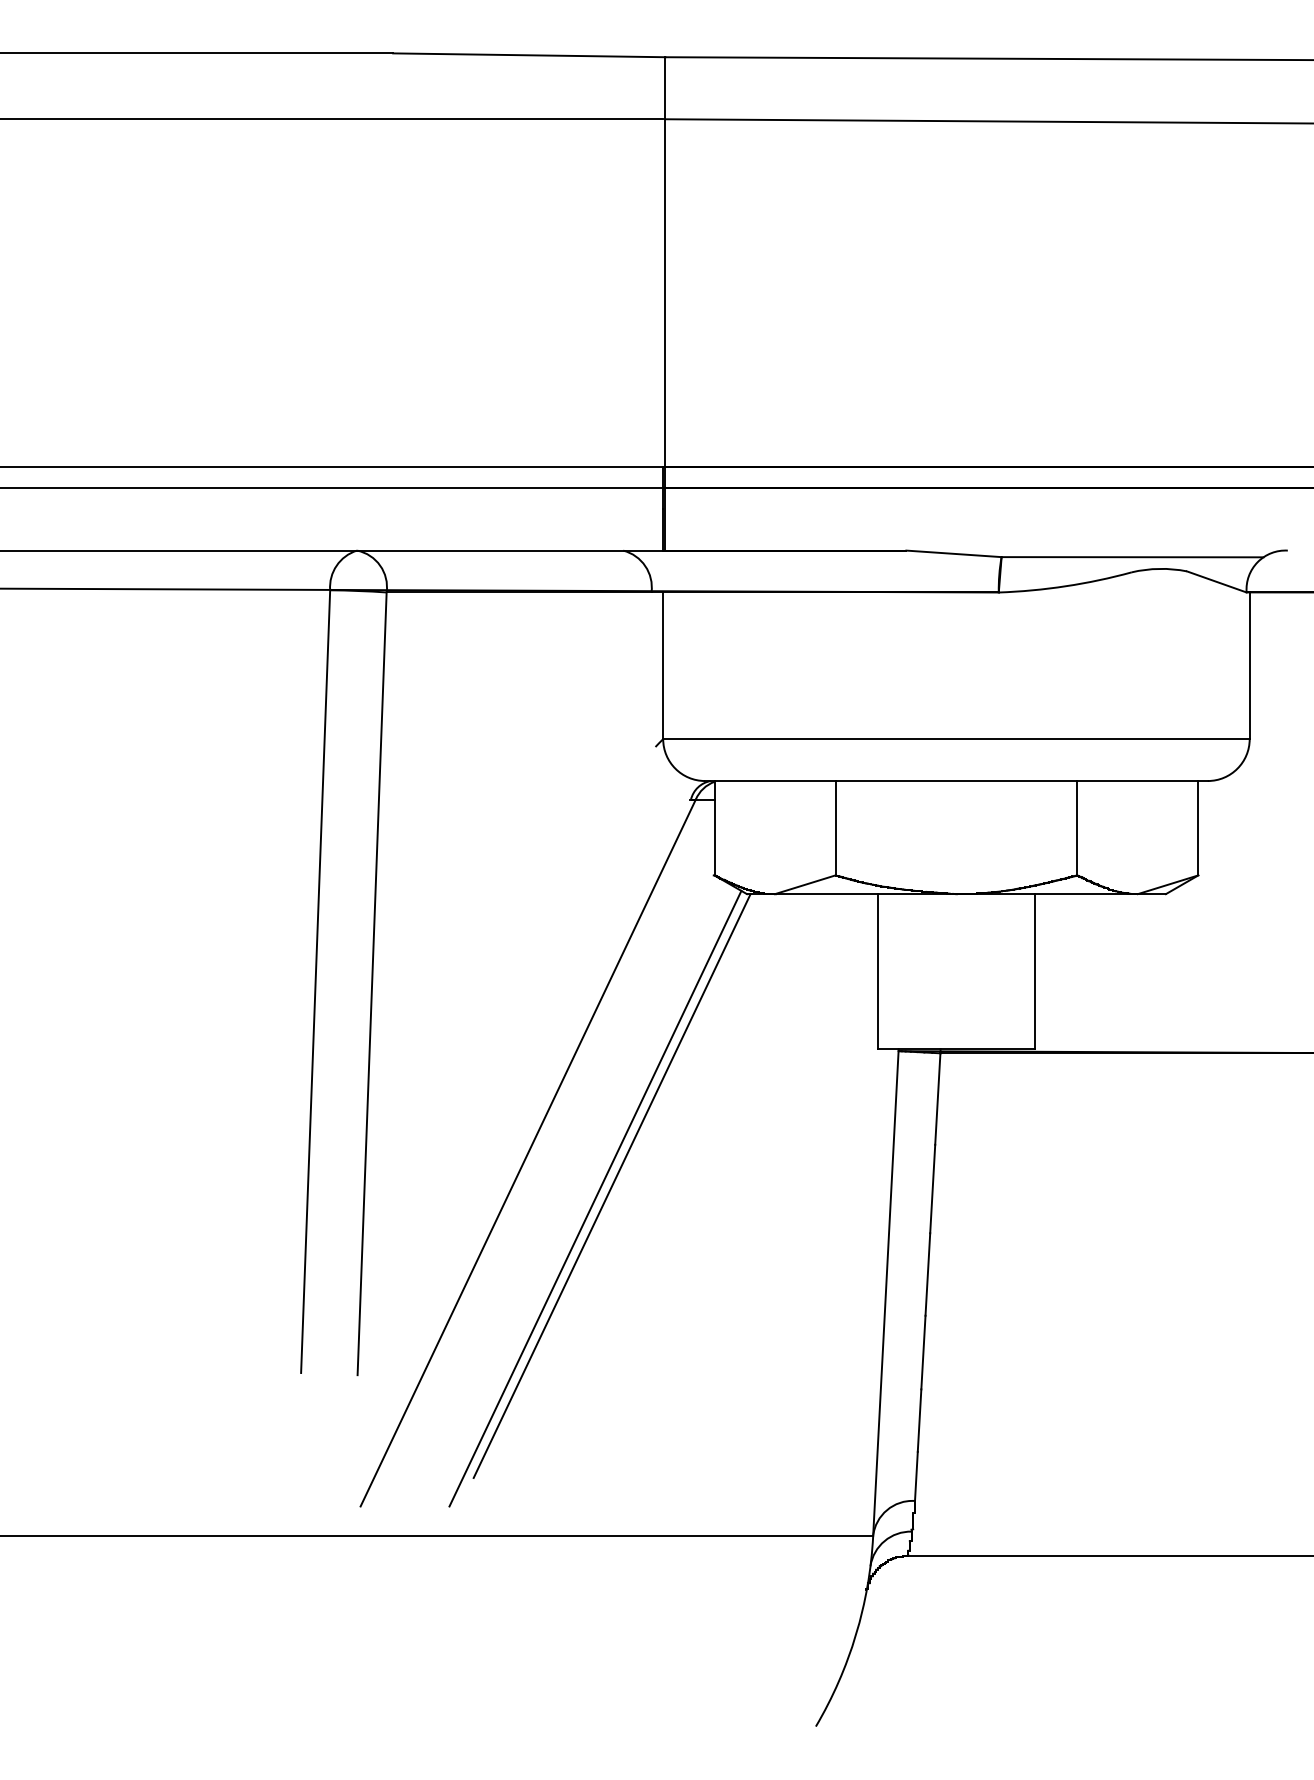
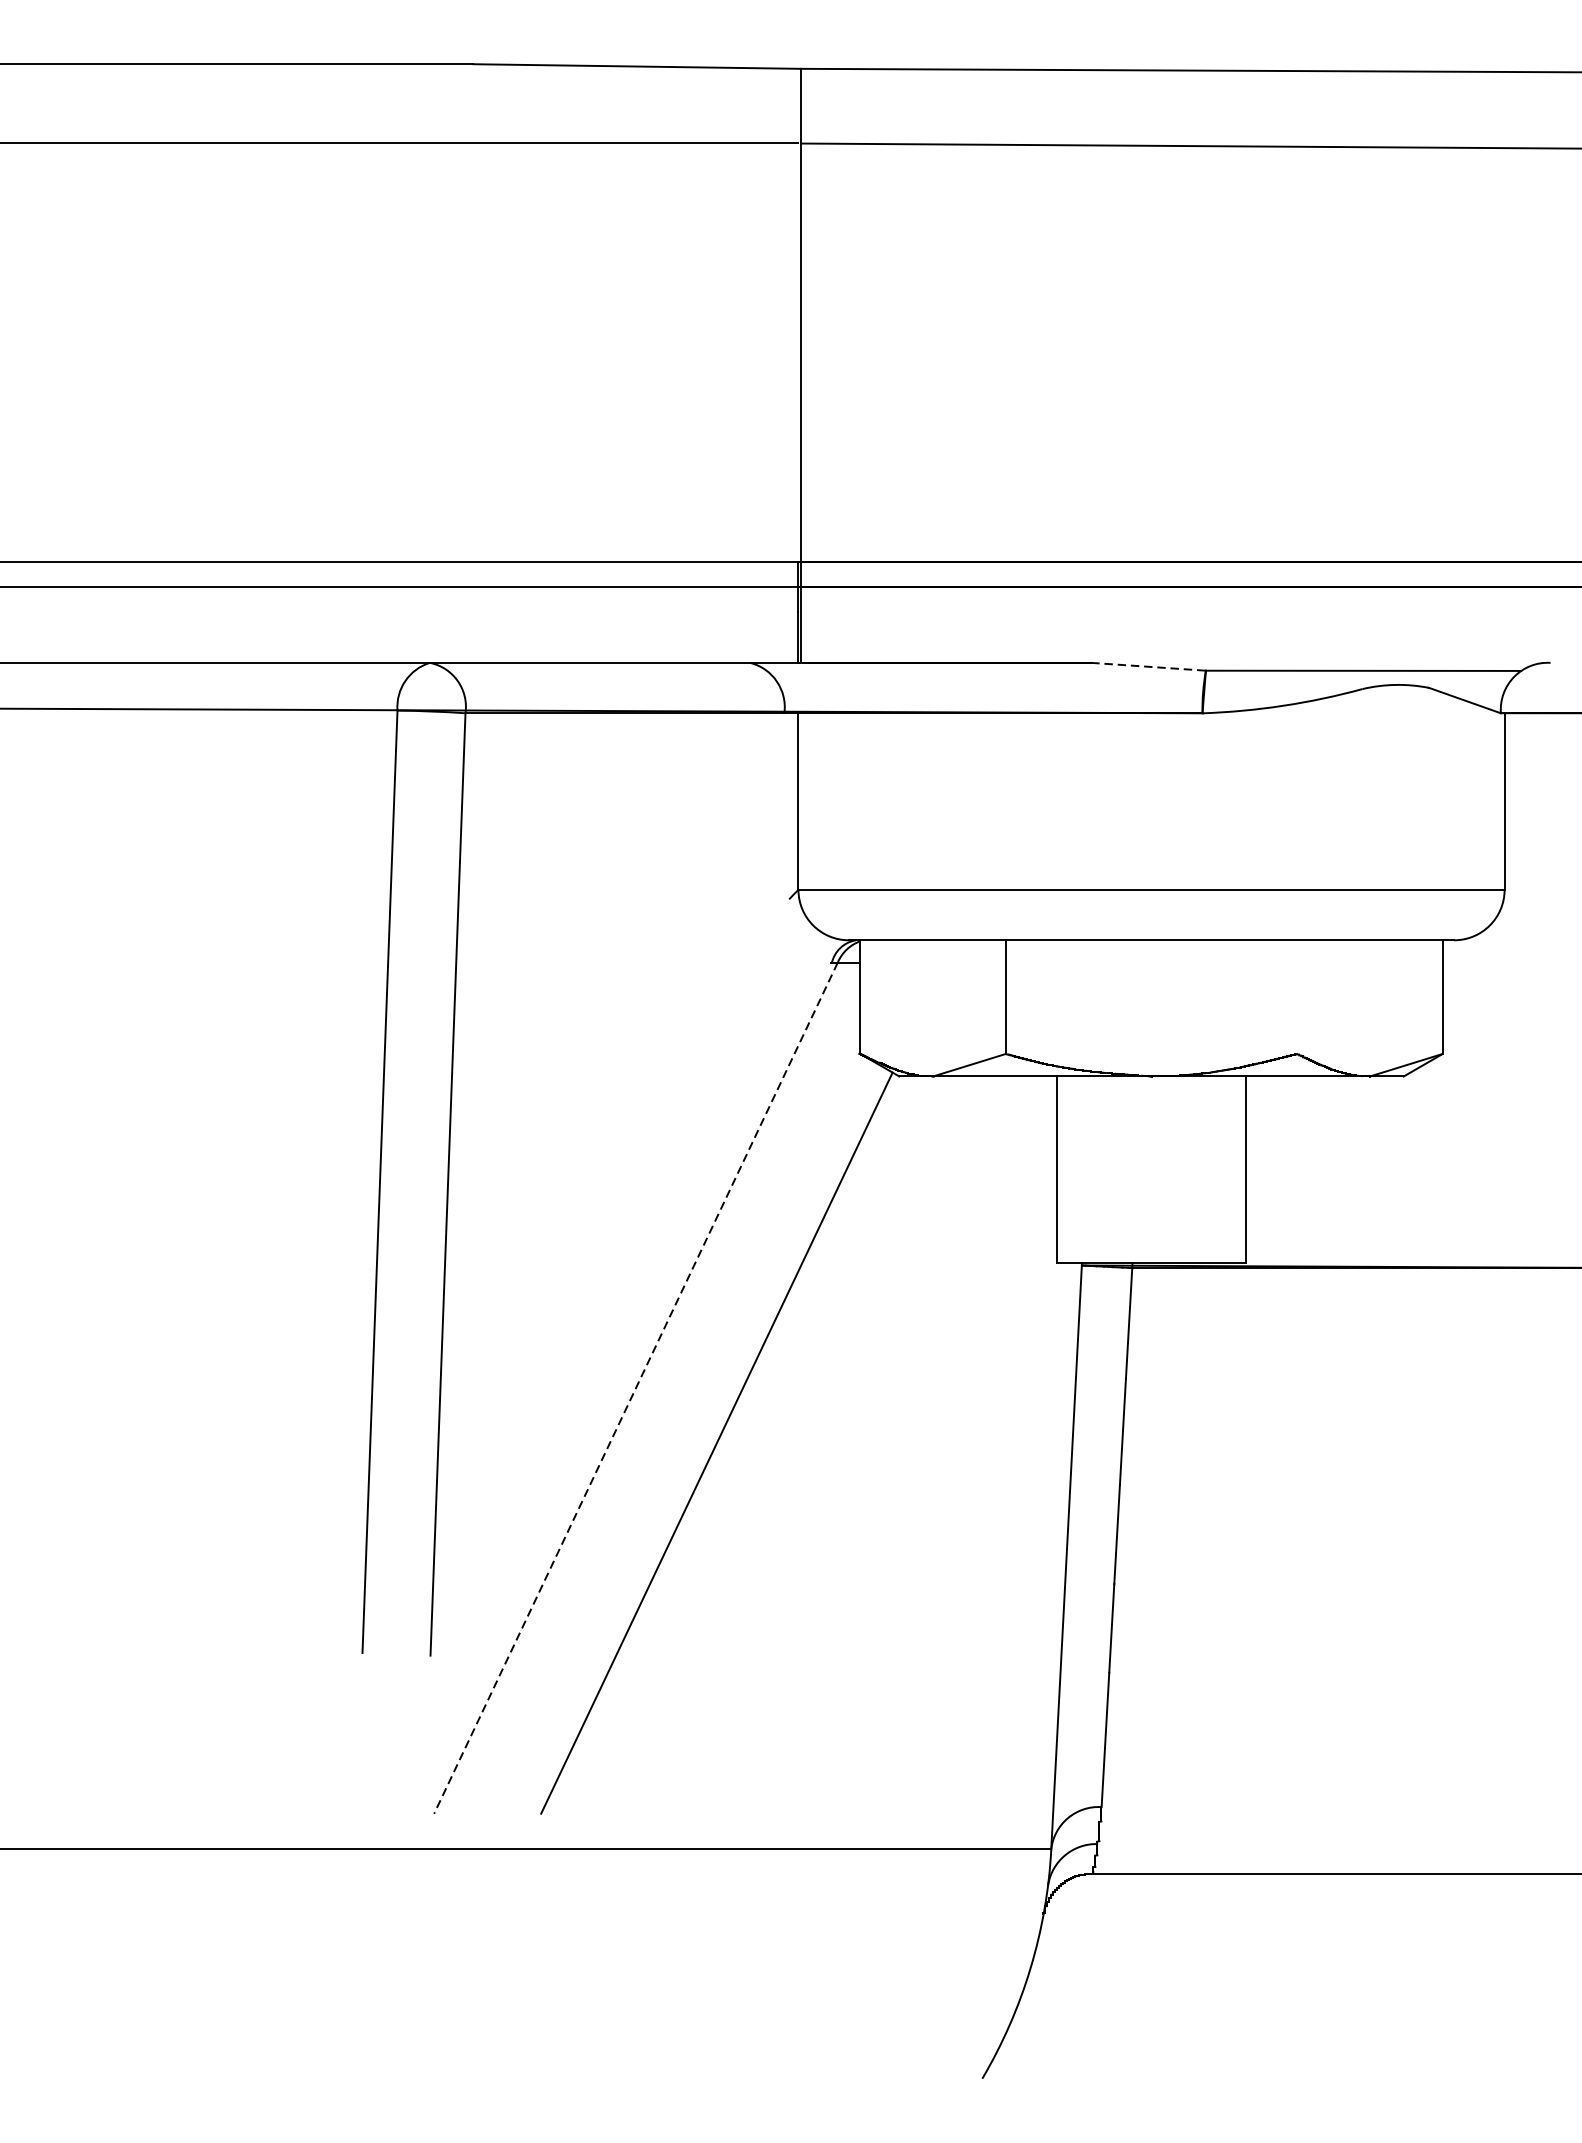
line: (953, 553) -> (1147, 666), solid -> dashed
line: (1077, 828) -> (1297, 997), removed
line: (528, 1153) -> (636, 1388), solid -> dashed
line: (611, 1186) -> (736, 1428), removed

